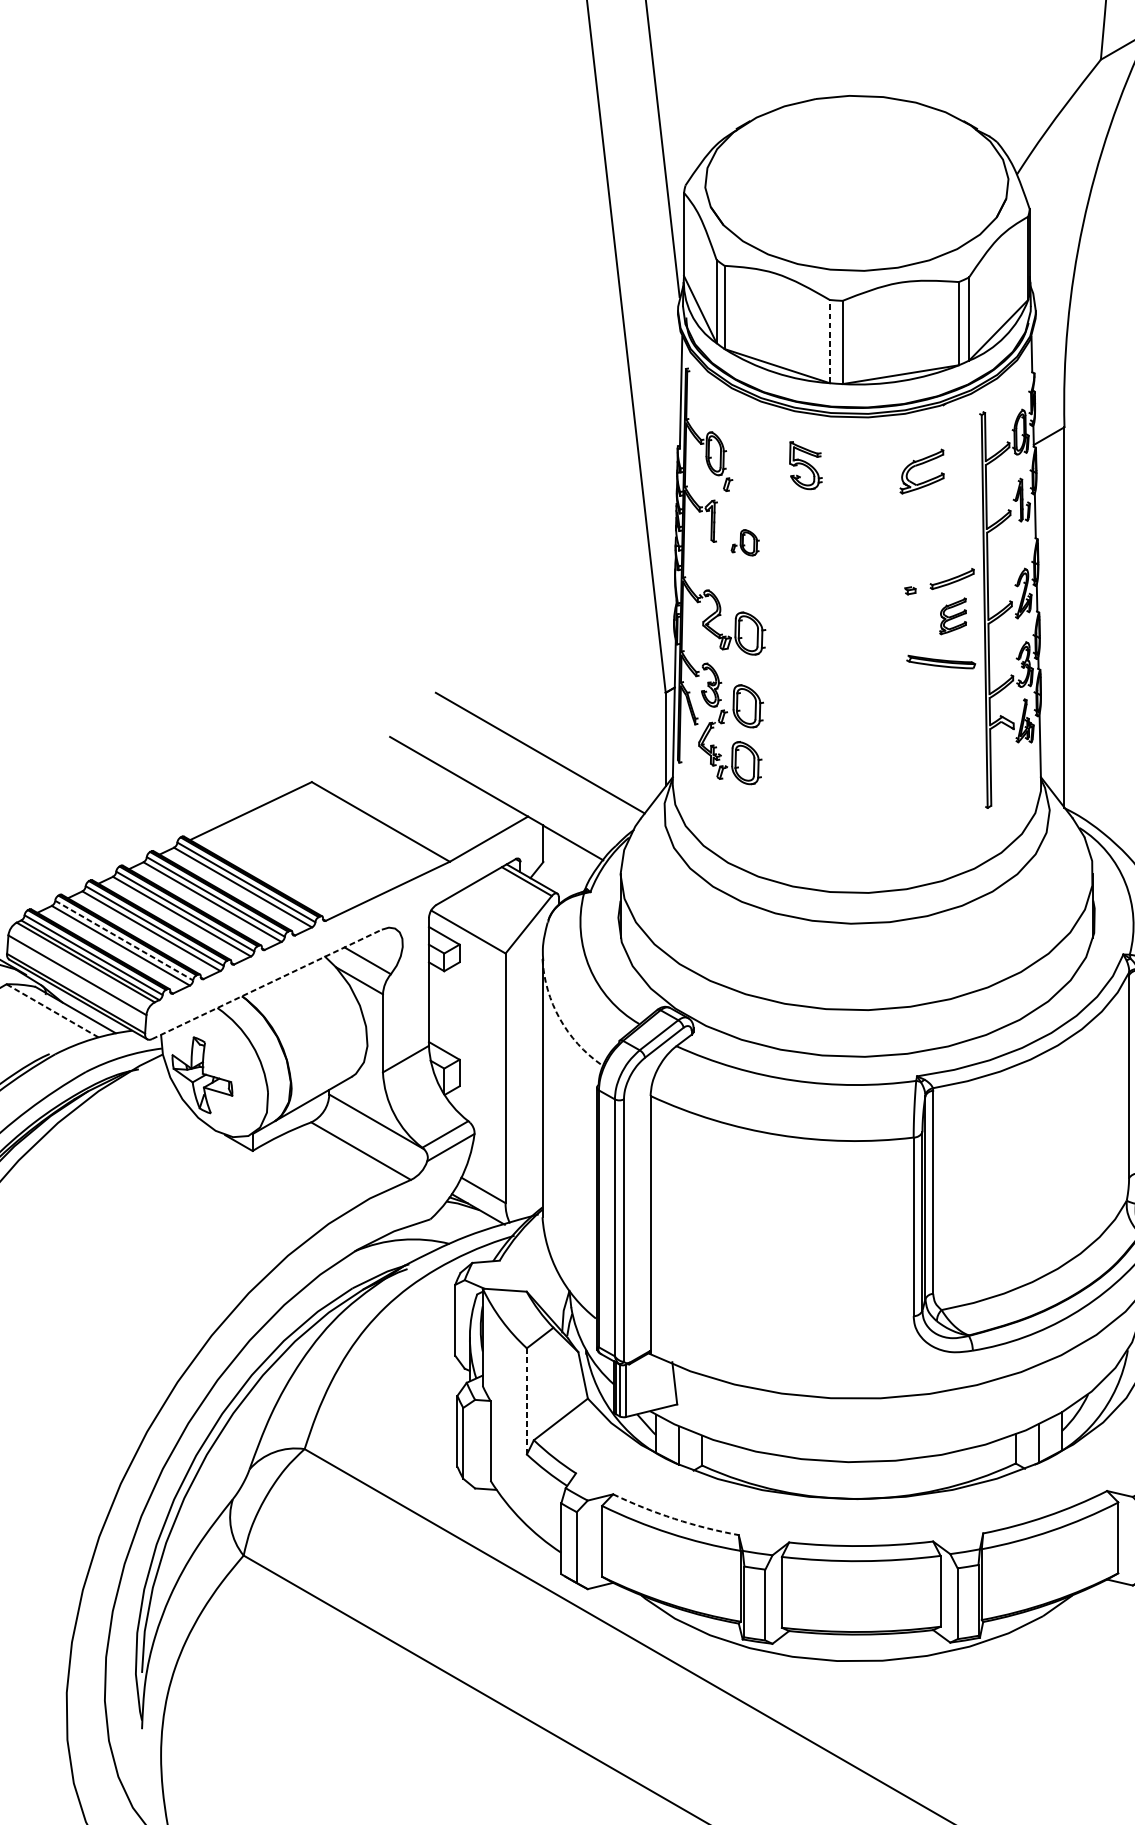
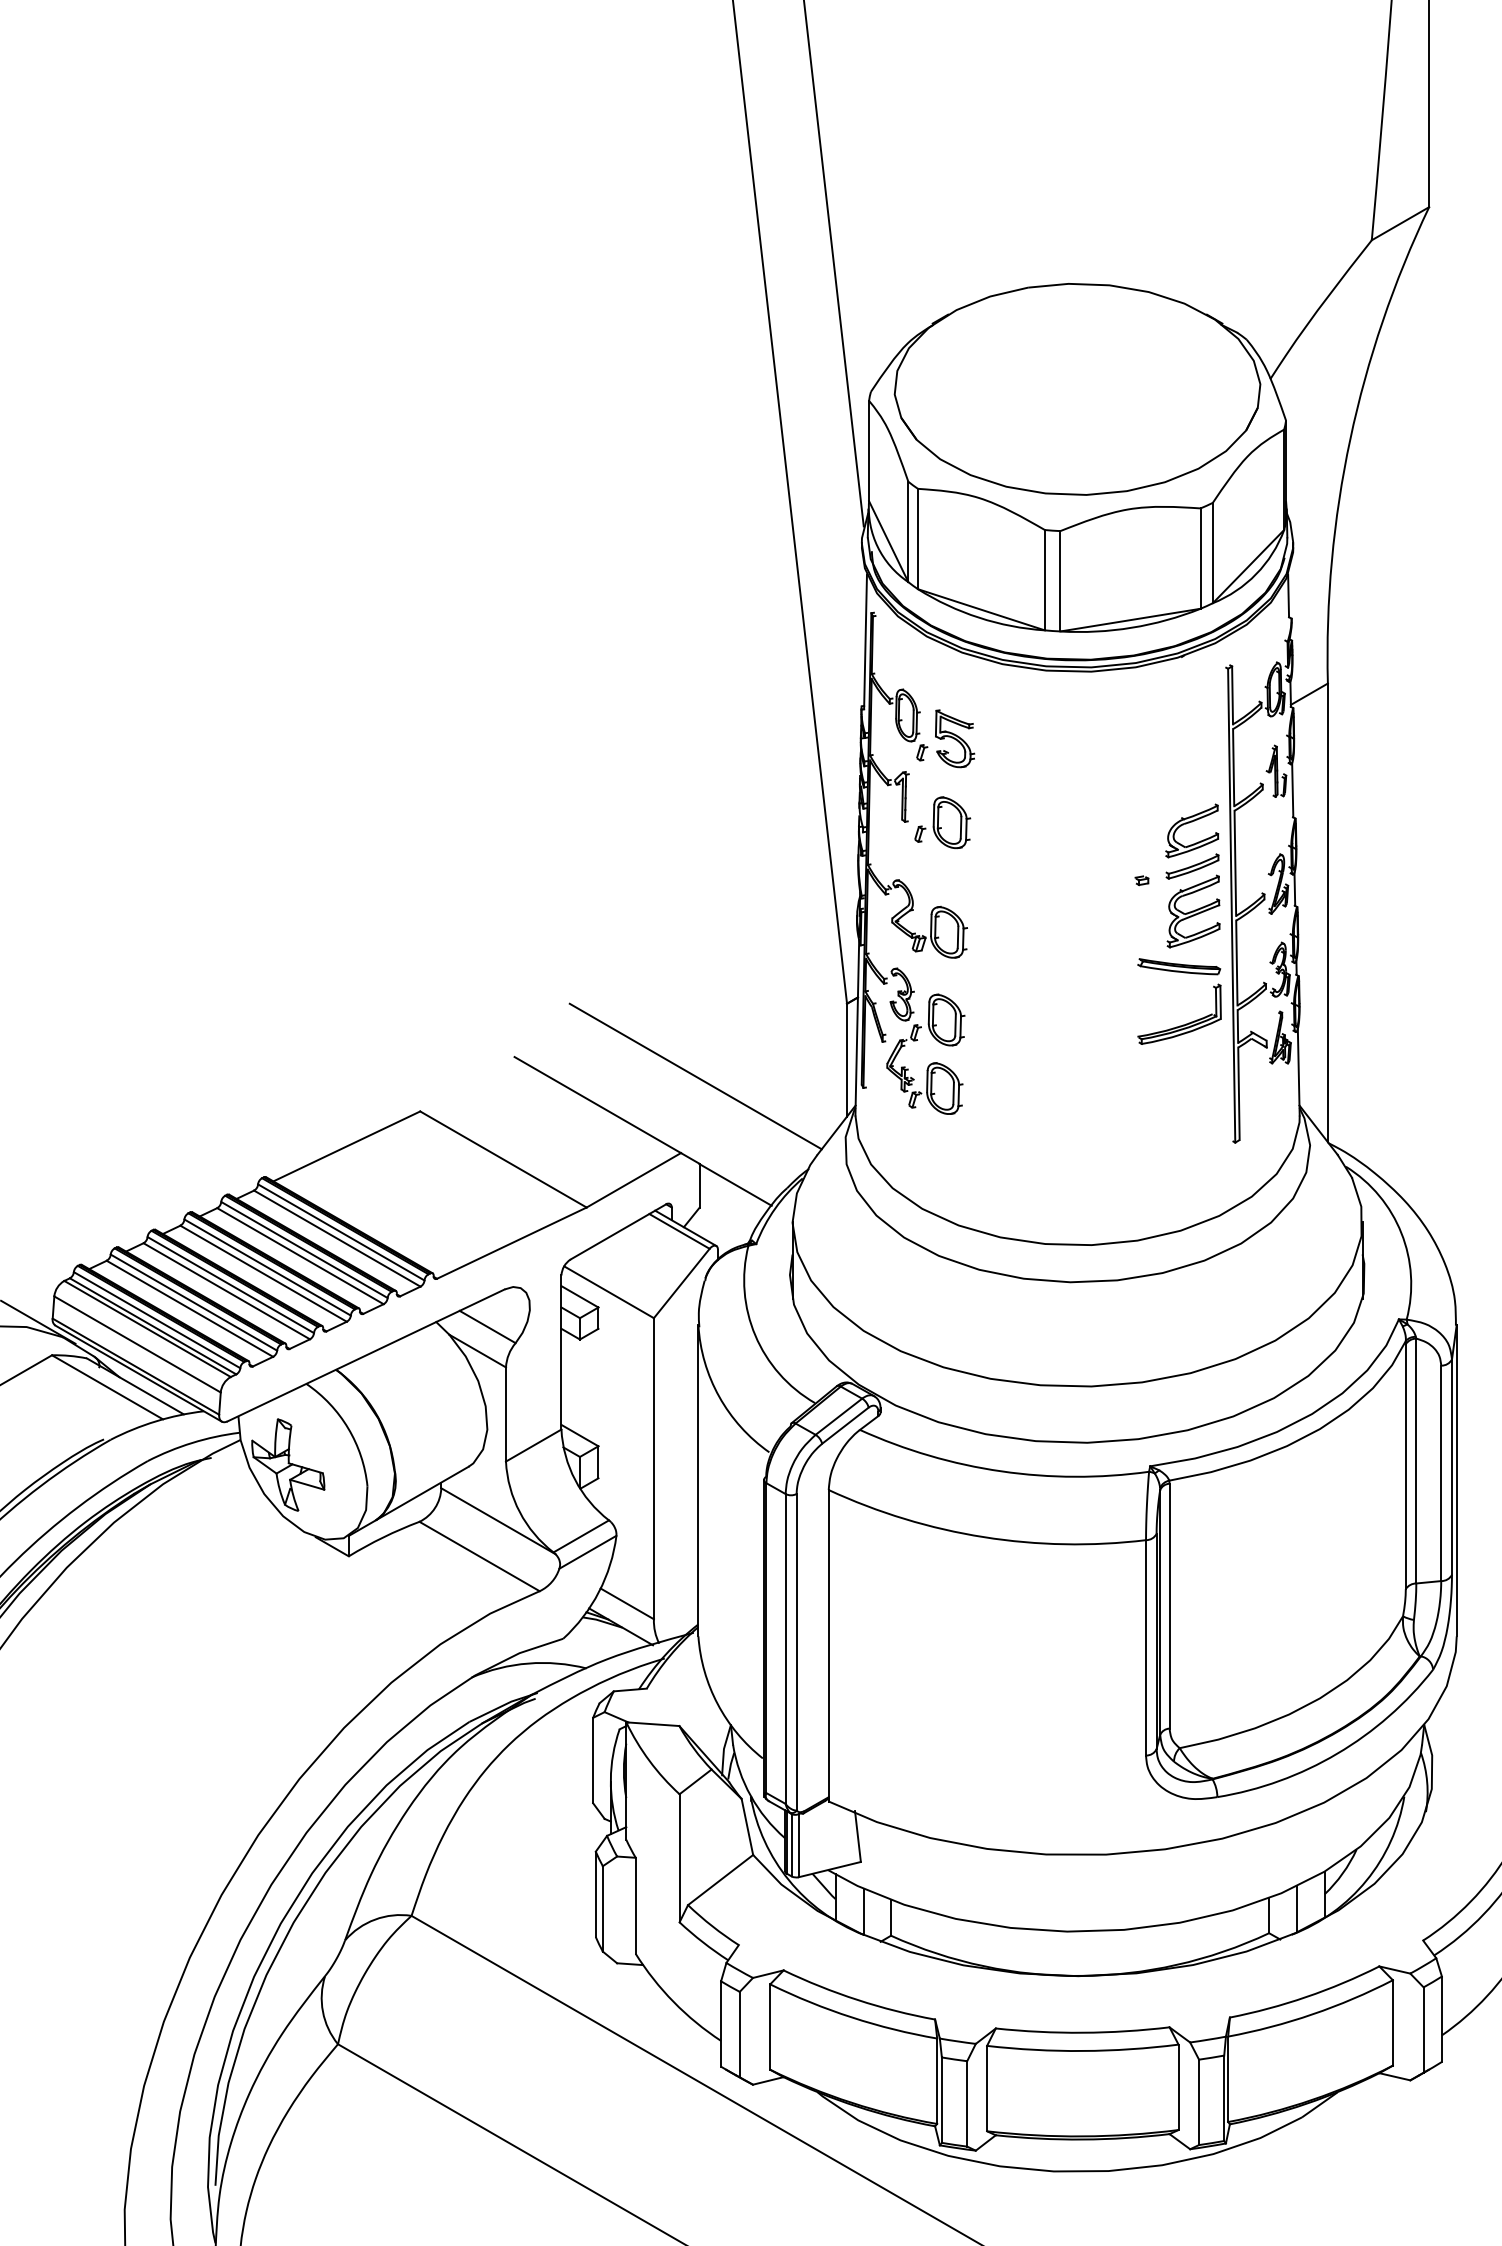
line: (829, 341) -> (1044, 579), dashed -> solid
part: (806, 465) -> (955, 738), moved
part: (919, 465) -> (1189, 823), moved
part: (744, 542) -> (942, 822), size x1.67
part: (953, 616) -> (1193, 911), size x1.67
part: (944, 710) -> (1183, 1024), added
line: (124, 940) -> (194, 1302), dashed -> solid
line: (267, 984) -> (366, 1355), dashed -> solid
line: (52, 1011) -> (107, 1387), dashed -> solid
arc: (559, 1018) -> (719, 1396), dashed -> solid
line: (526, 1401) -> (679, 1858), dashed -> solid
arc: (674, 1519) -> (857, 2000), dashed -> solid

